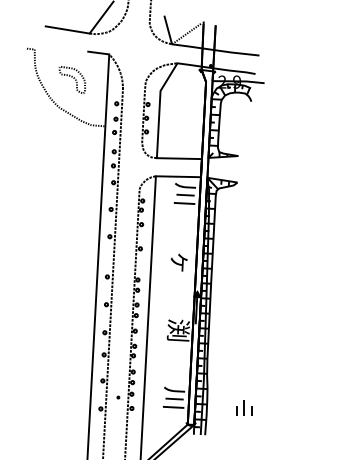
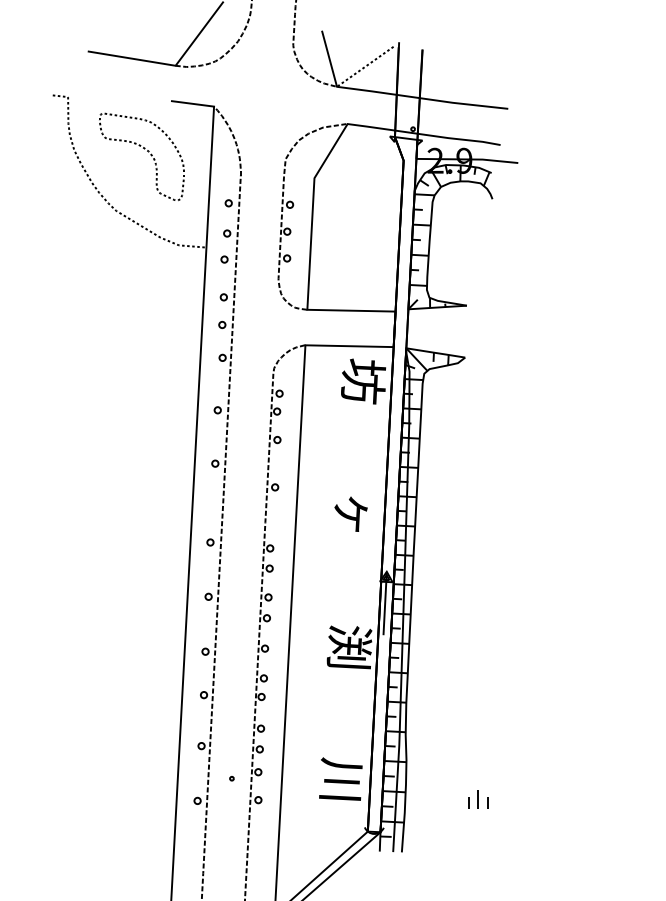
part: (72, 79) -> (142, 155), size x1.67
text: (185, 194) -> (363, 380), 川 -> 坊
part: (243, 407) -> (476, 798), size x0.62

